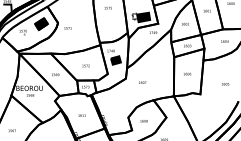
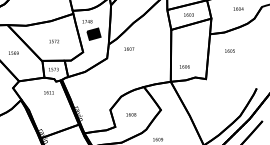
text: (187, 73) -> (184, 66), moved
text: (142, 82) -> (129, 48), moved
text: (225, 84) -> (230, 51), moved
text: (81, 115) -> (48, 92), moved

